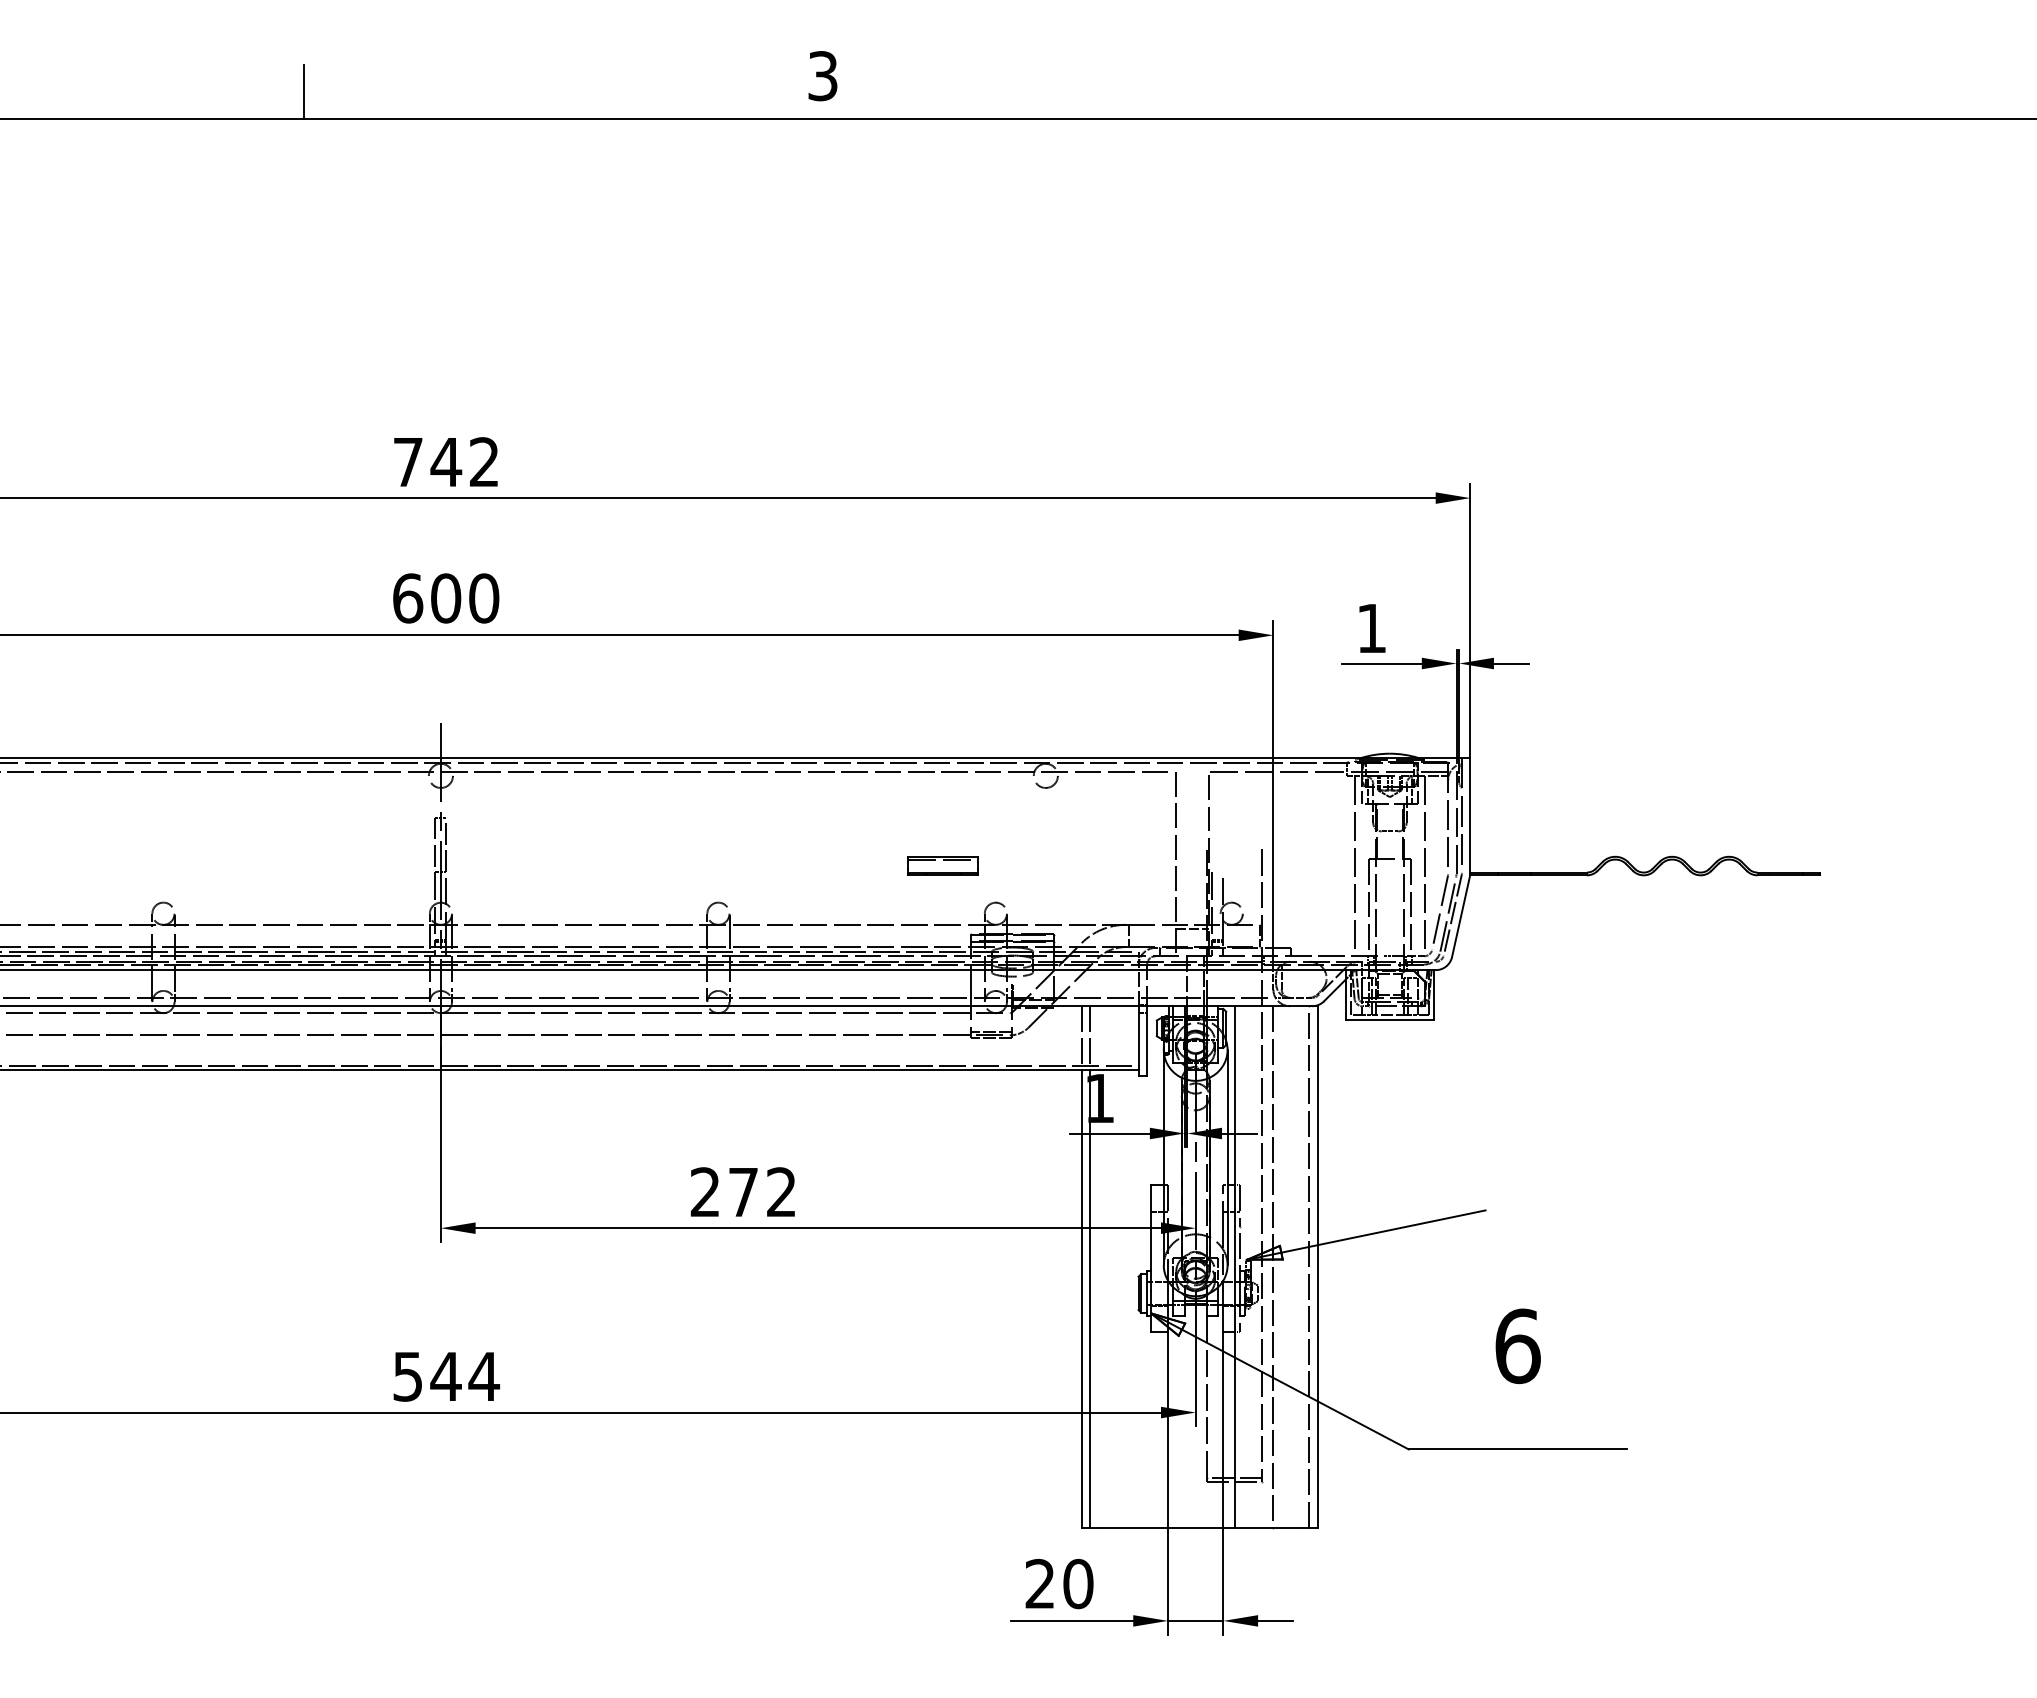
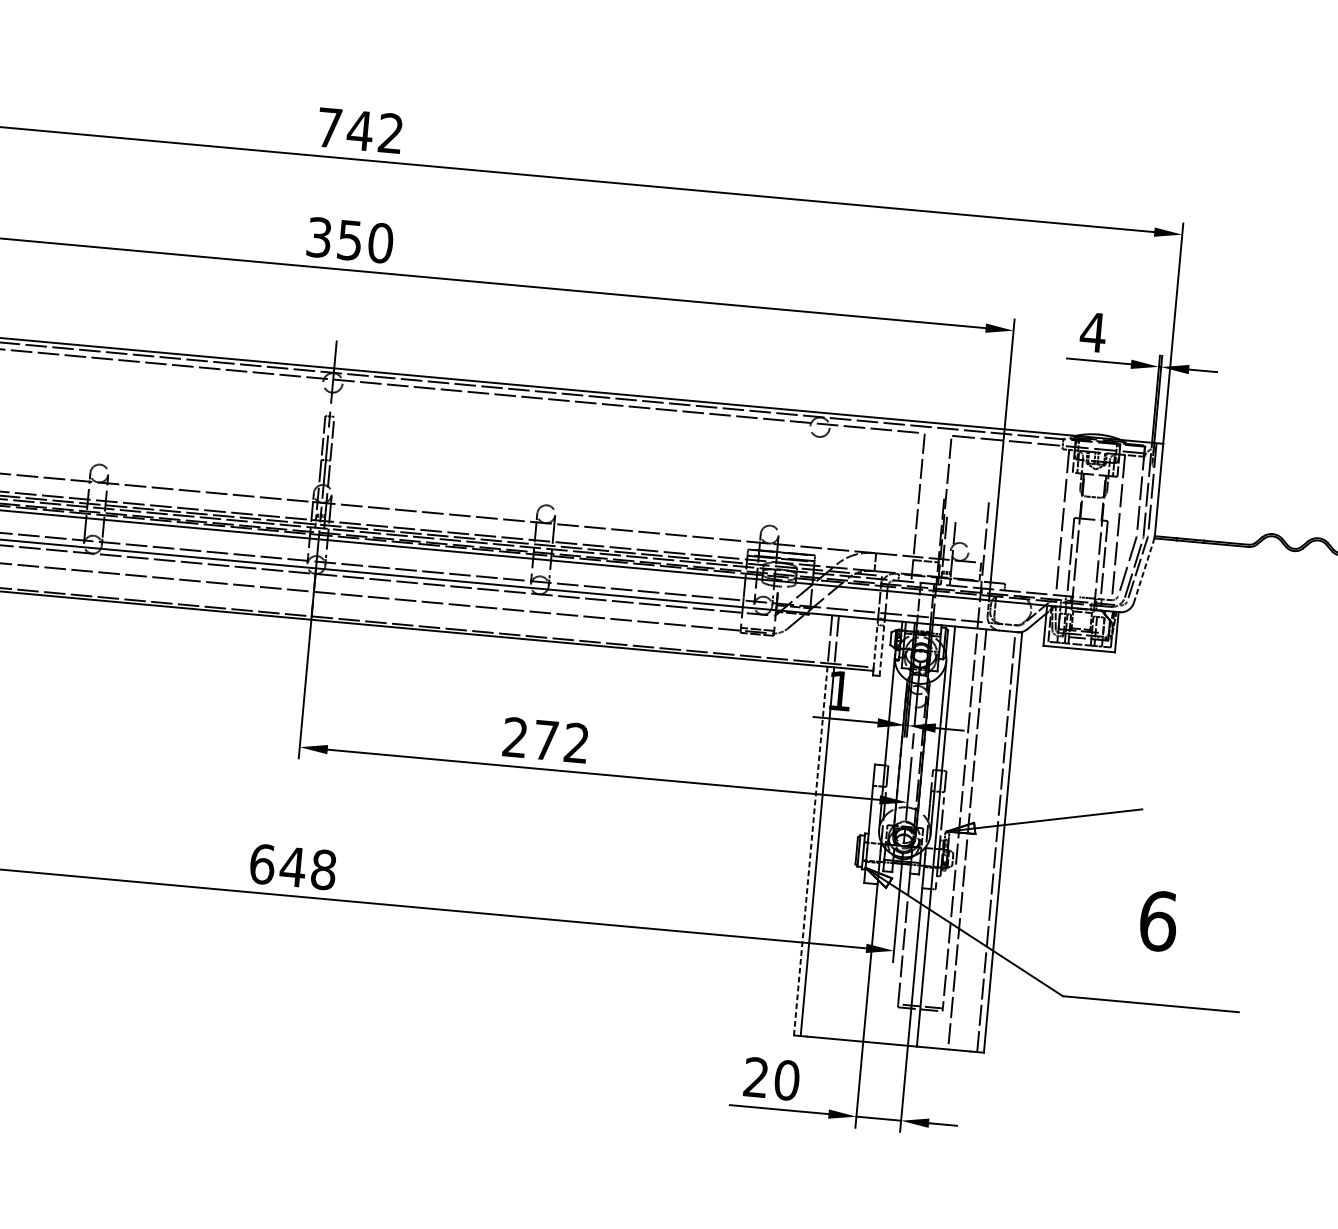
text: (427, 598) -> (335, 239), 600 -> 350
text: (1371, 628) -> (1093, 332), 1 -> 4
part: (942, 865) -> (730, 491), removed
line: (1461, 916) -> (1144, 570), solid -> dashed
line: (1138, 1035) -> (875, 643), solid -> dashed
line: (1147, 1040) -> (882, 647), solid -> dashed
line: (1081, 1298) -> (810, 850), solid -> dashed
text: (446, 1376) -> (293, 866), 544 -> 648

